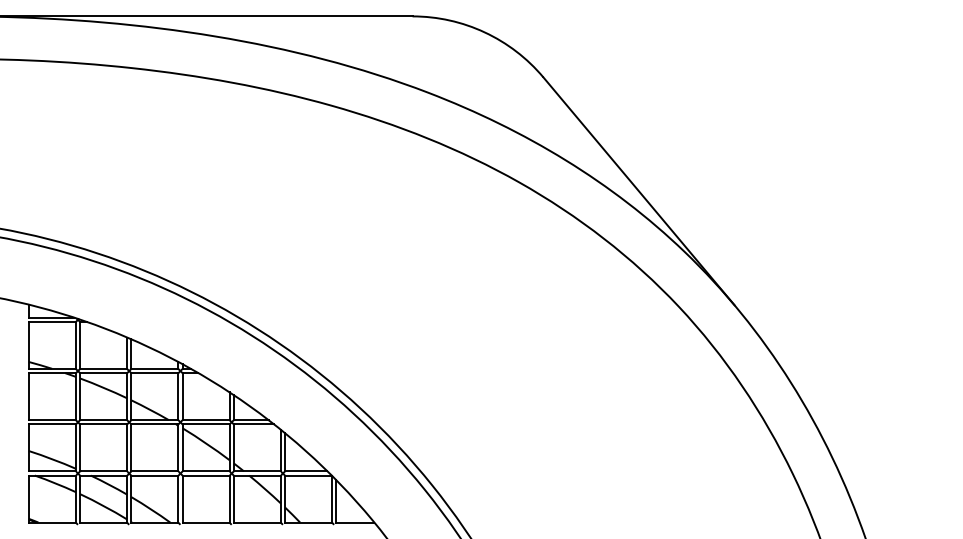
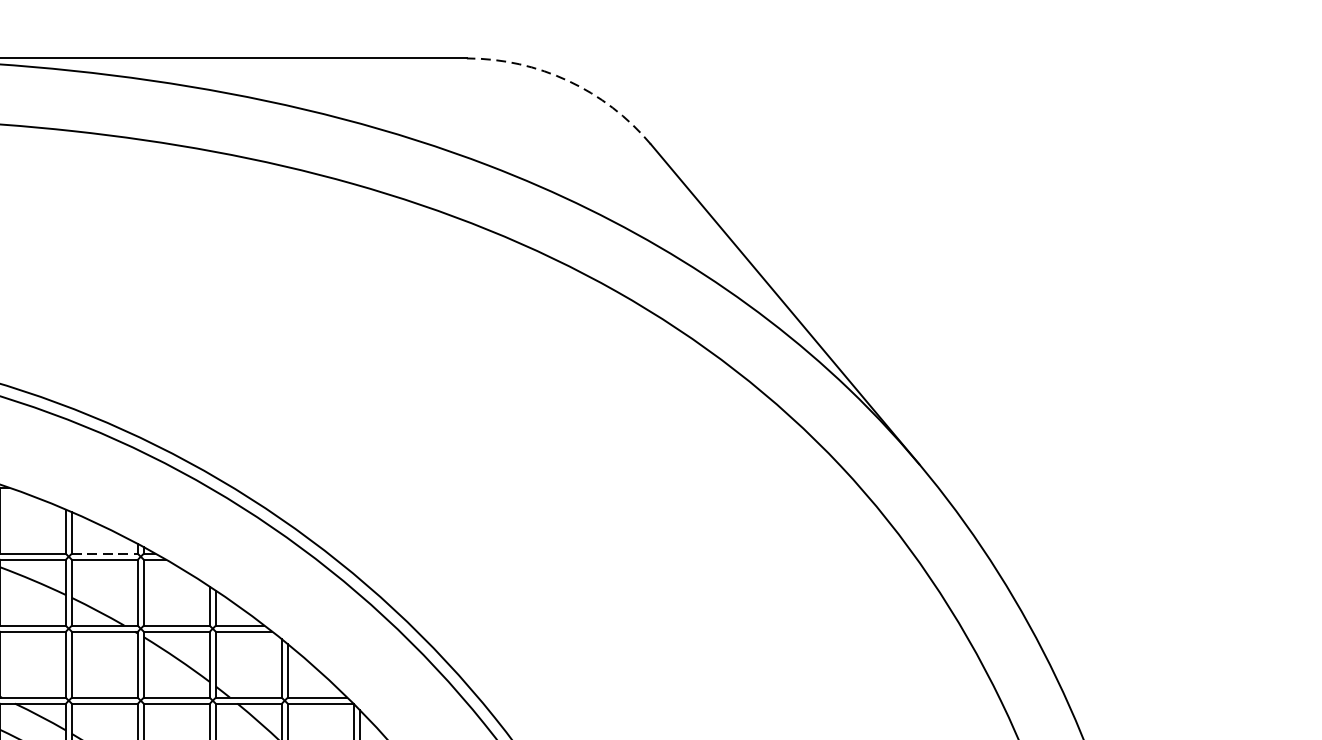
arc: (484, 32) -> (567, 81), solid -> dashed
line: (155, 368) -> (105, 553), solid -> dashed

